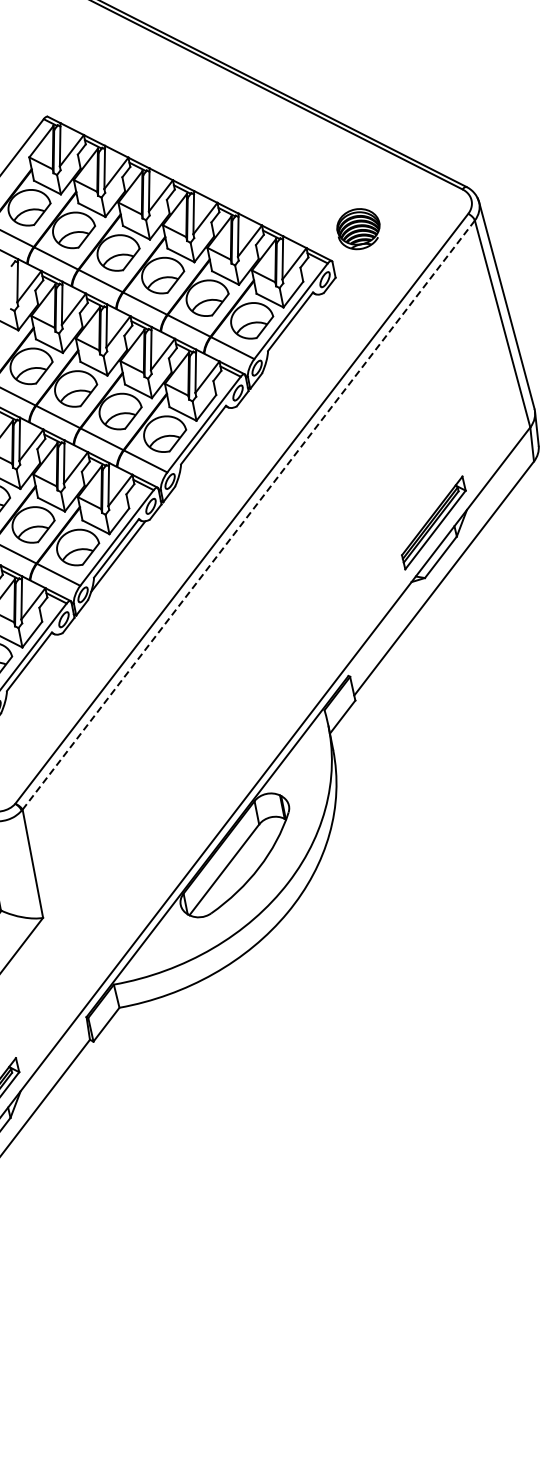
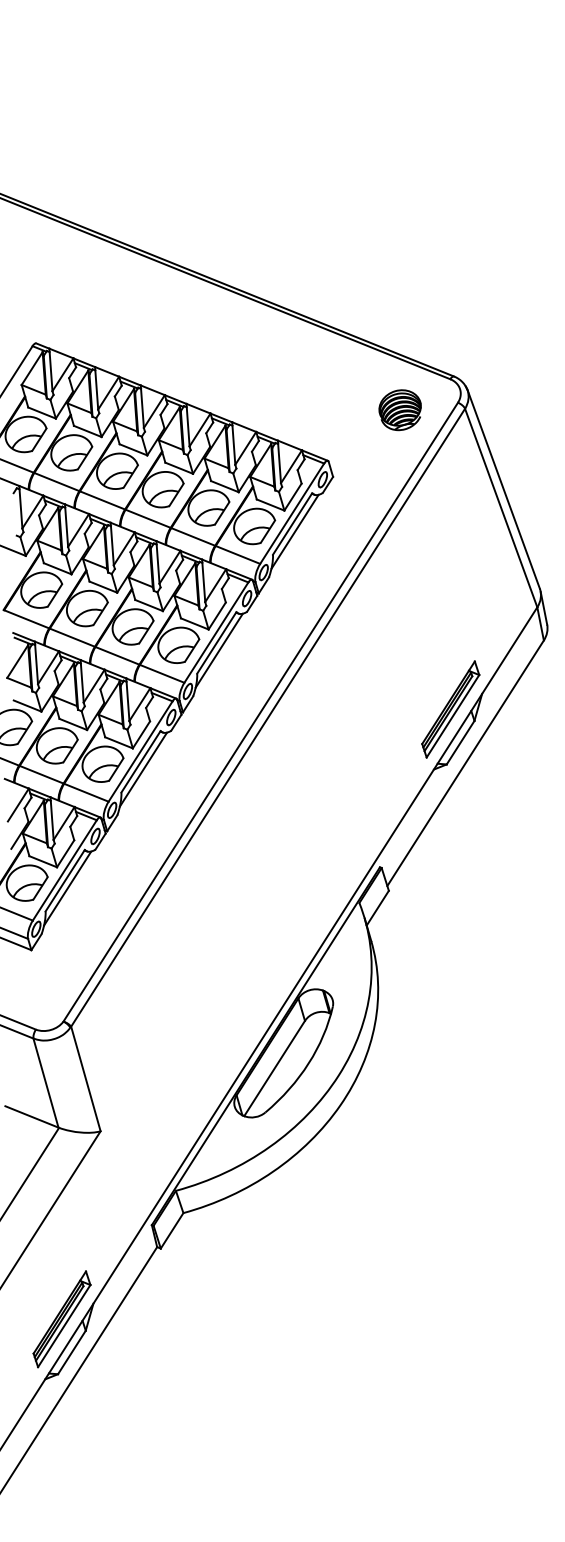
part: (357, 229) -> (399, 410), moved
line: (291, 329) -> (294, 531), added
line: (204, 442) -> (218, 650), added
line: (248, 515) -> (267, 718), dashed -> solid
line: (31, 669) -> (67, 888), added

